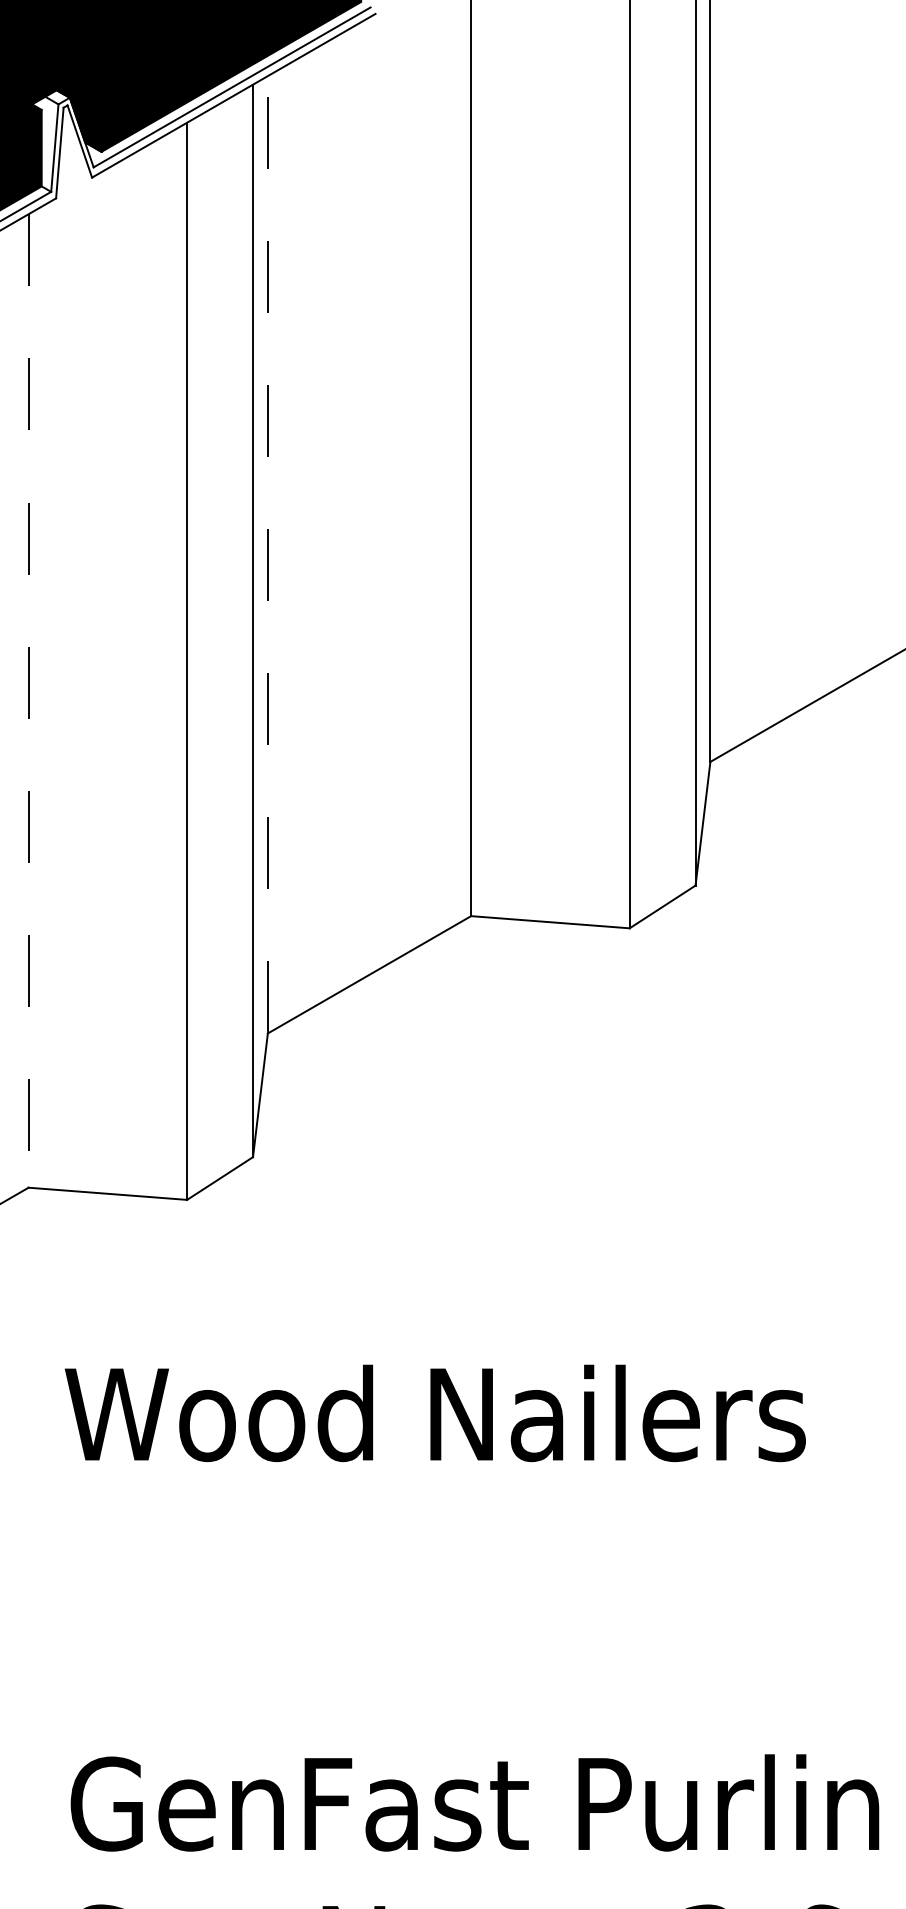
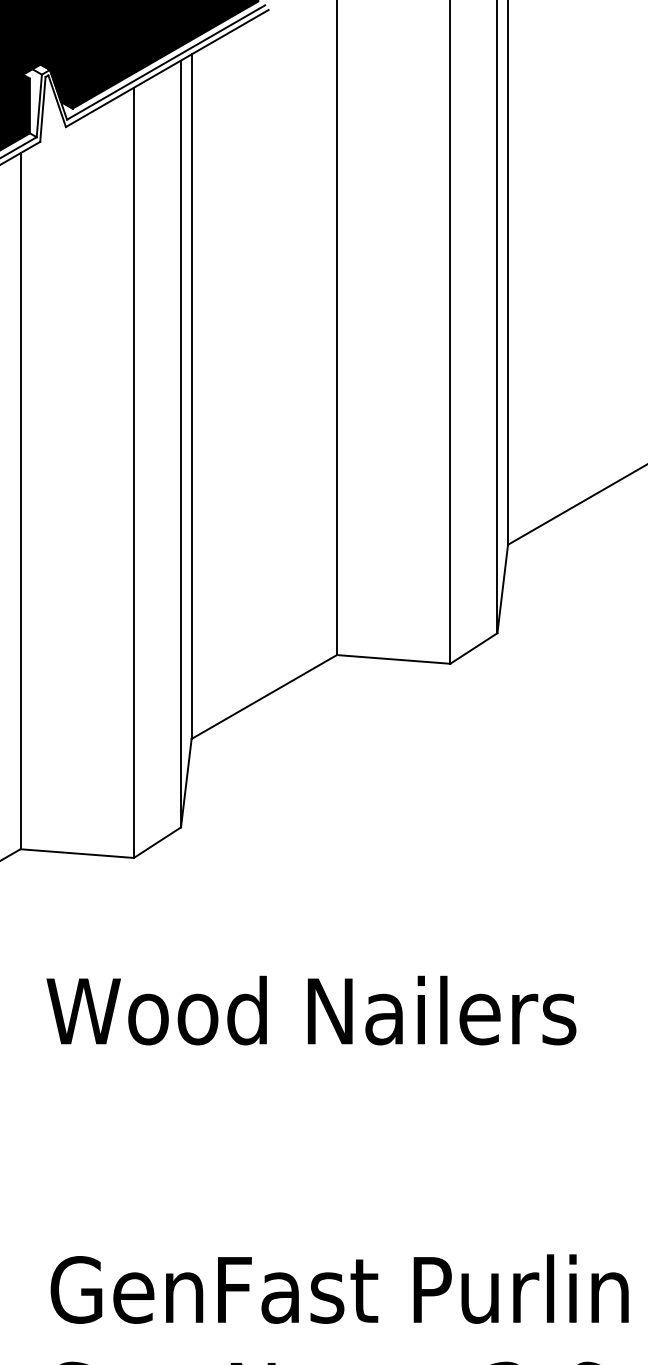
line: (267, 554) -> (191, 396), dashed -> solid
line: (28, 700) -> (20, 500), dashed -> solid

